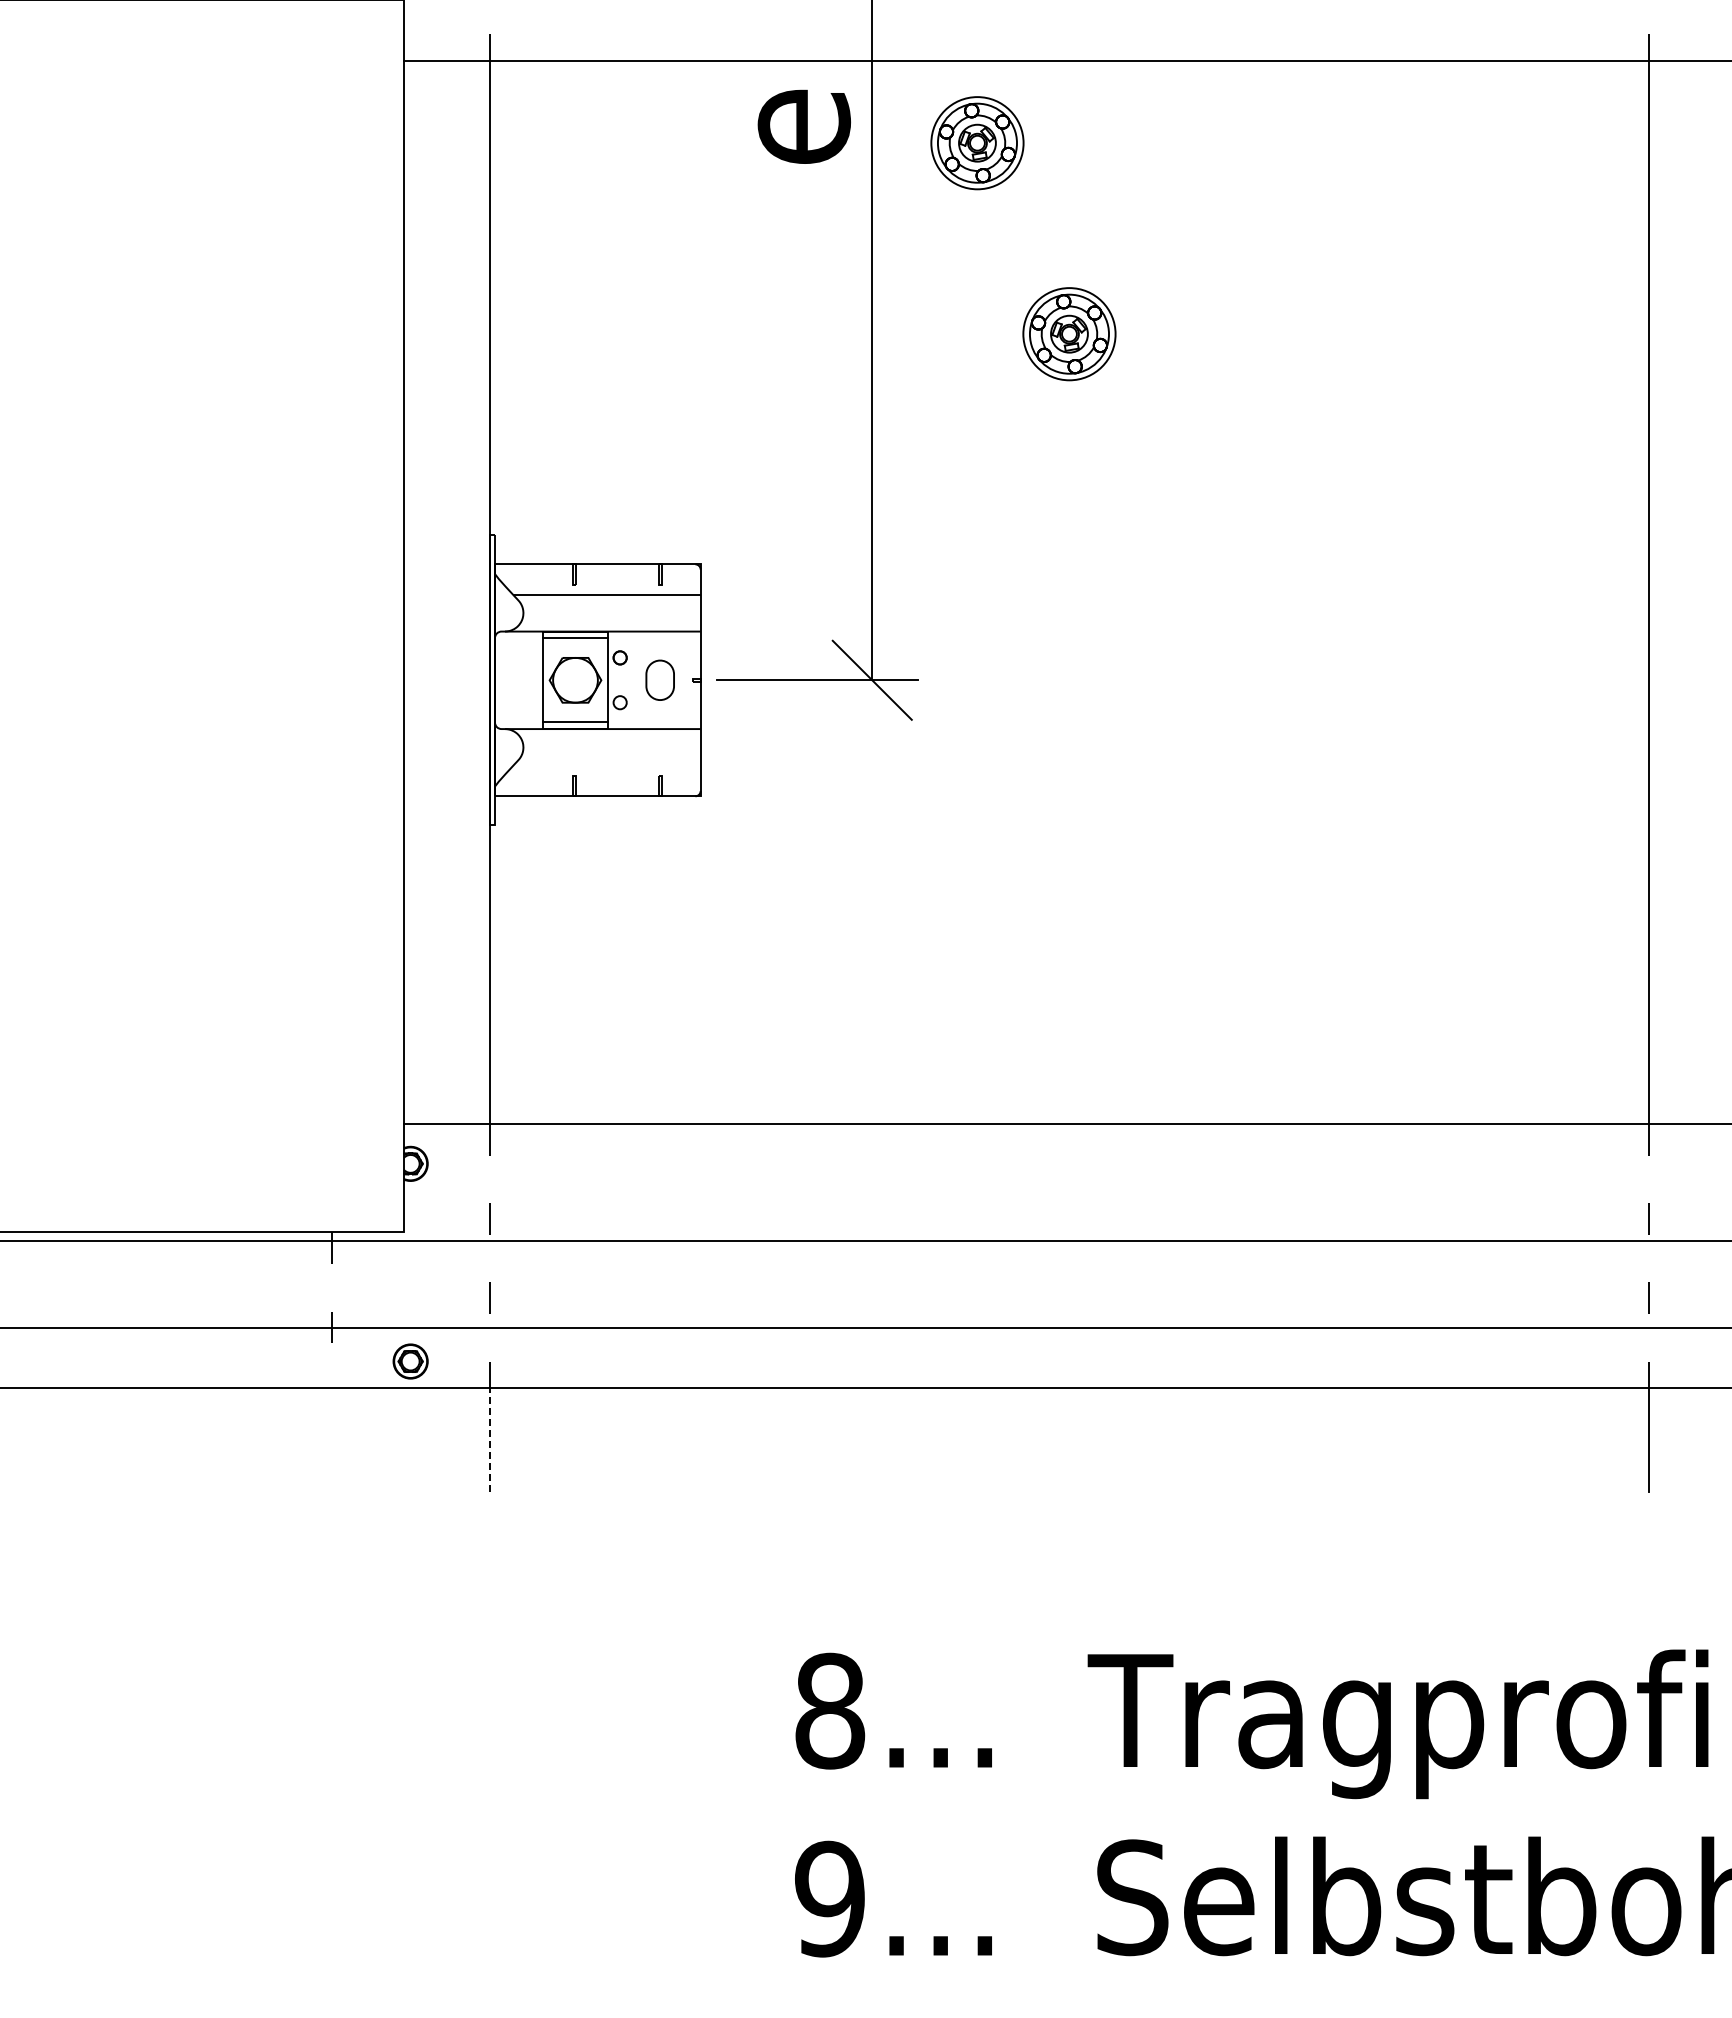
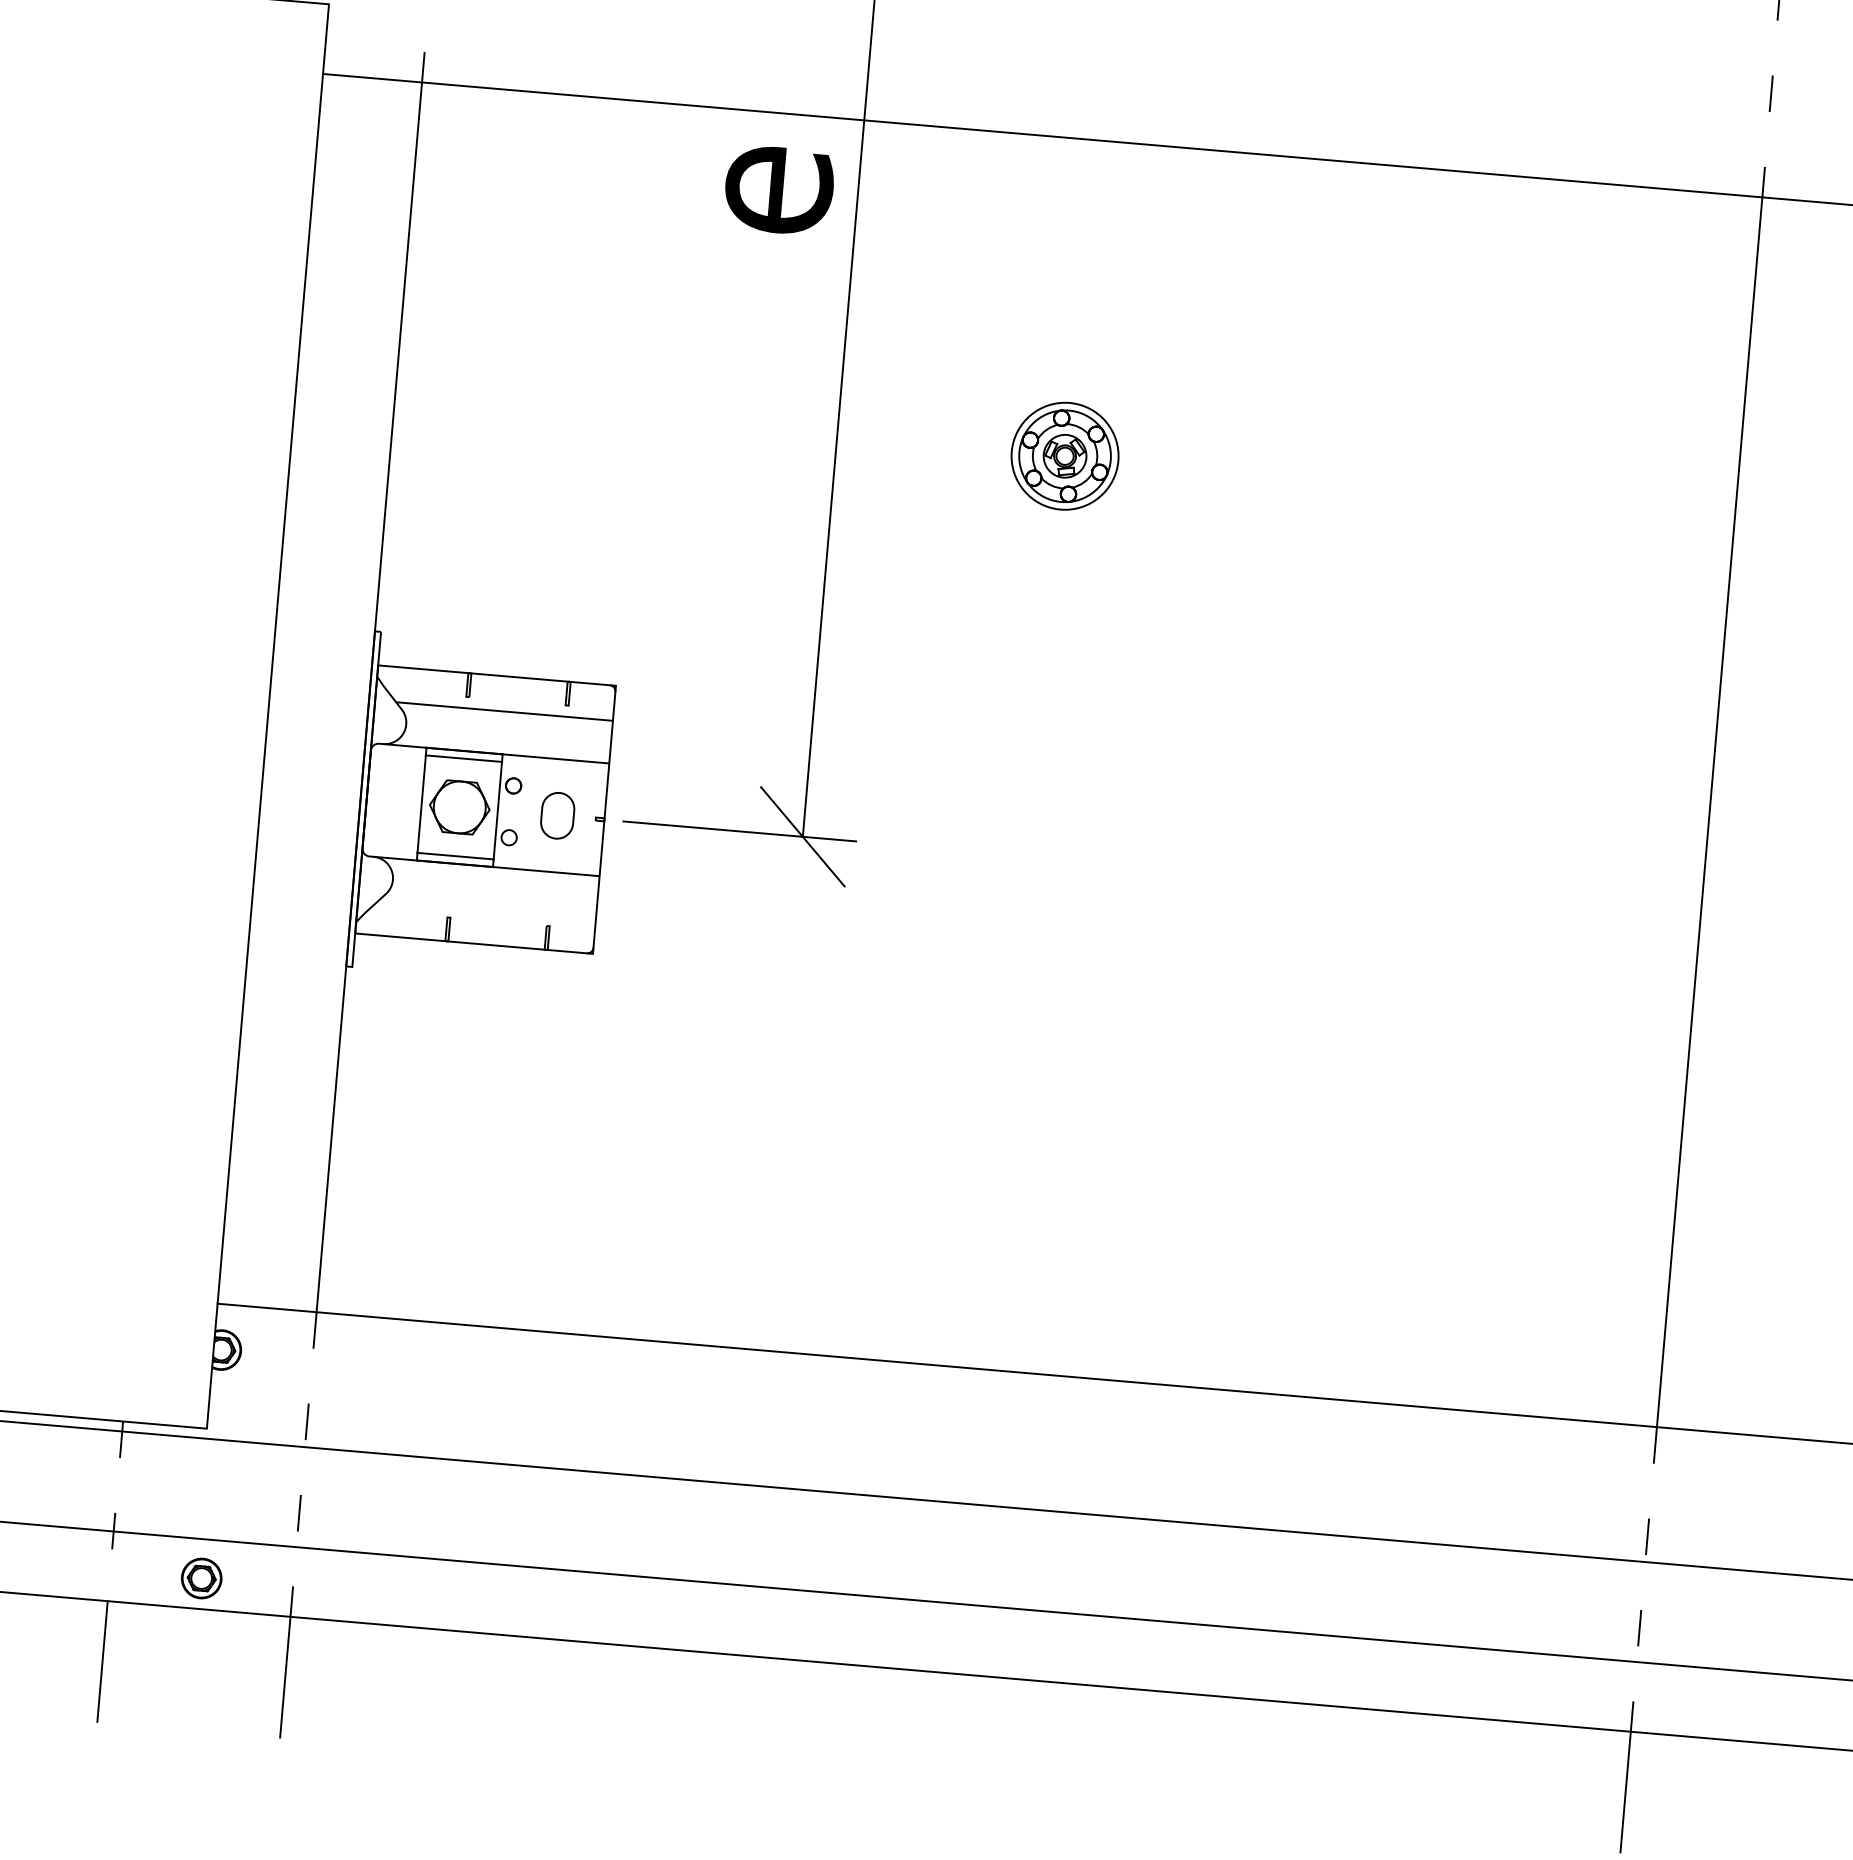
part: (977, 143) -> (977, 226), removed
line: (331, 1439) -> (102, 1660), added
line: (489, 1439) -> (285, 1676), dashed -> solid

